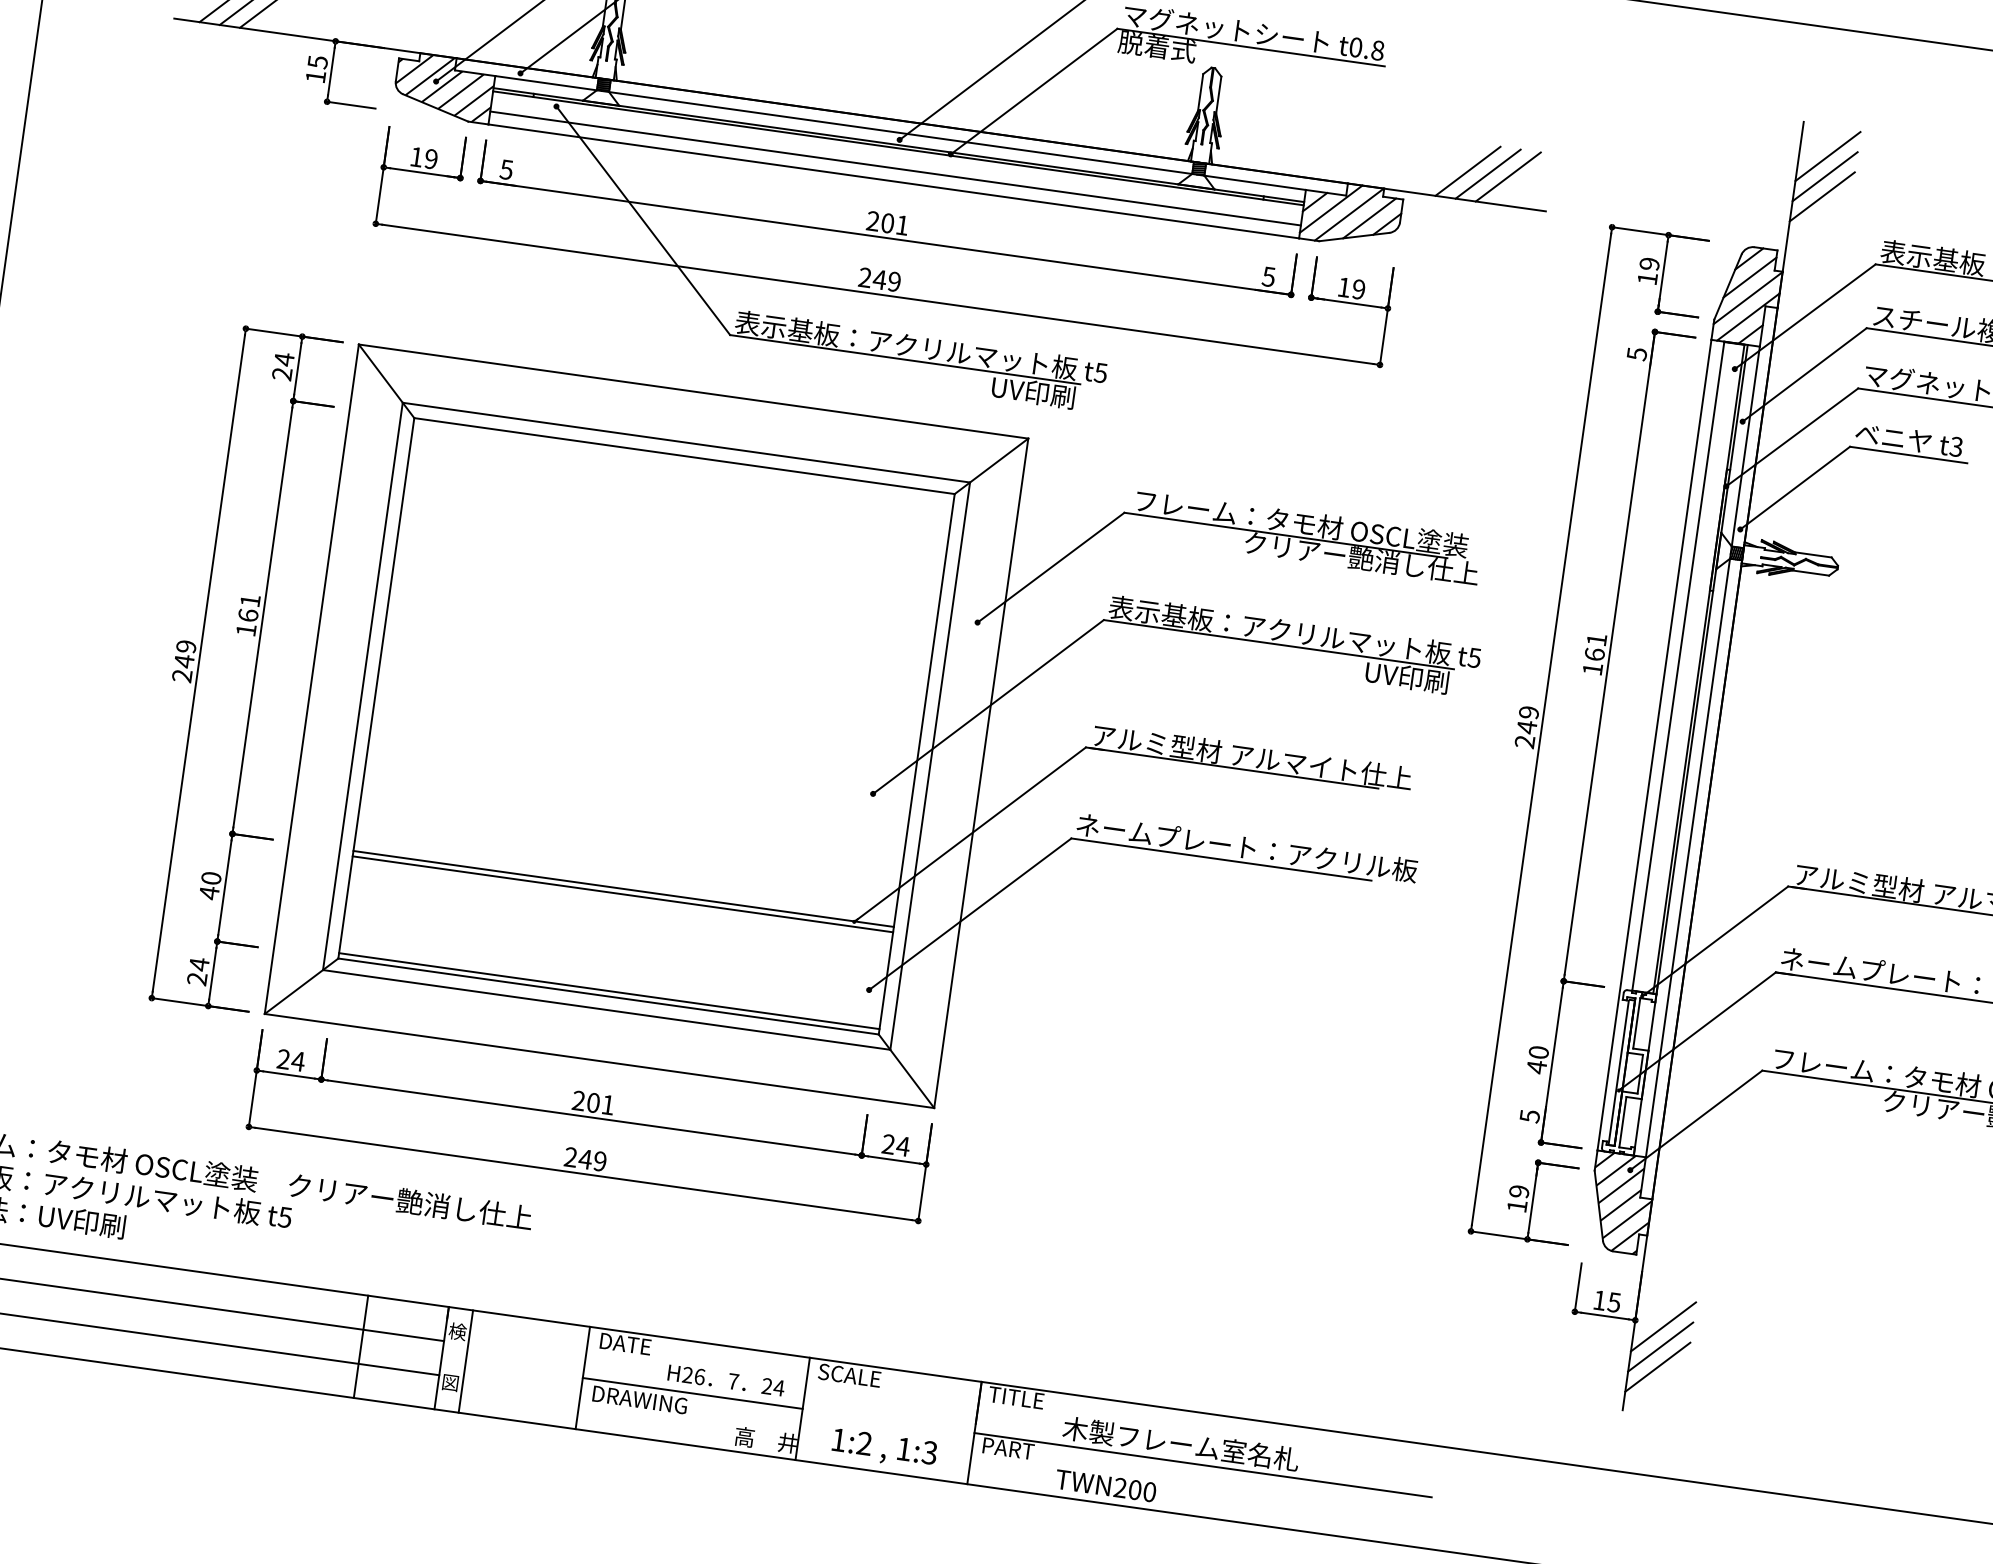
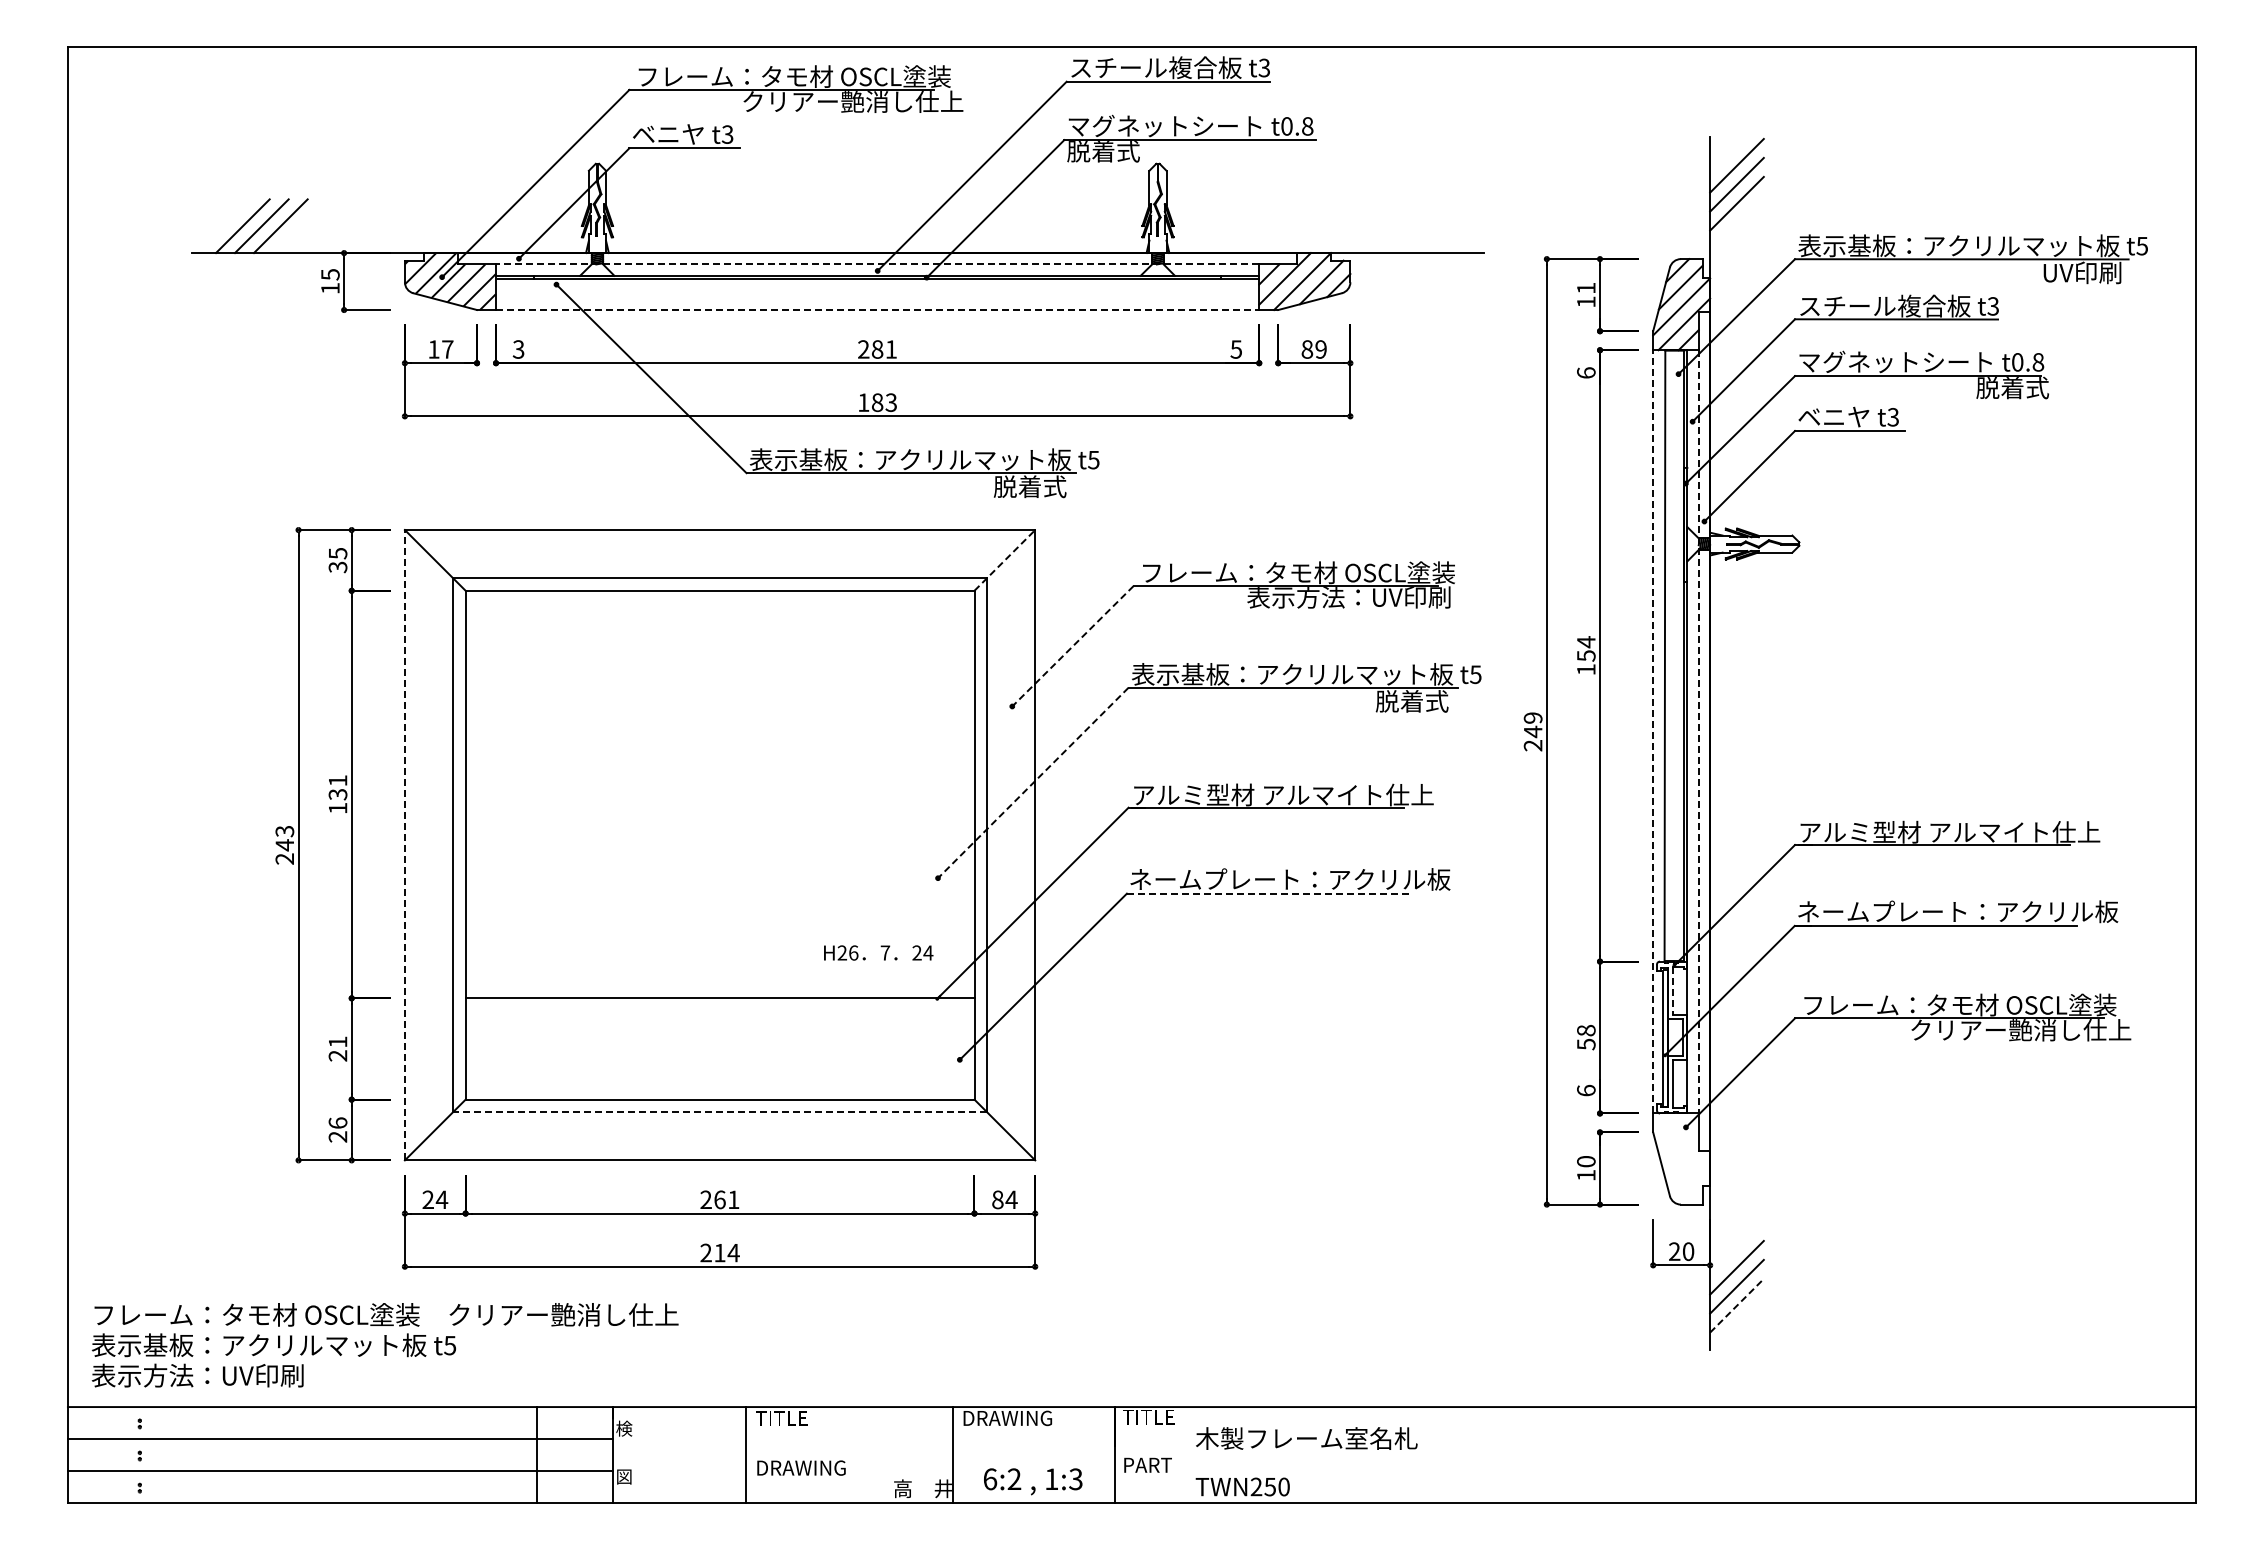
line: (900, 133) -> (877, 264), solid -> dashed
text: (431, 159) -> (447, 349), 19 -> 17
line: (895, 168) -> (877, 297), removed
text: (506, 169) -> (518, 349), 5 -> 3
line: (1467, 171) -> (1406, 226), removed
line: (1488, 174) -> (1425, 226), removed
line: (1508, 177) -> (1444, 226), removed
line: (893, 181) -> (877, 310), solid -> dashed
text: (887, 223) -> (877, 349), 201 -> 281
text: (1649, 263) -> (1586, 287), 19 -> 11
text: (879, 279) -> (877, 402), 249 -> 183
text: (1344, 287) -> (1307, 349), 19 -> 89
text: (1637, 353) -> (1586, 372), 5 -> 6
text: (283, 366) -> (338, 560), 24 -> 35
text: (1031, 391) -> (1032, 486), UV印刷 -> 脱着式
line: (991, 466) -> (1004, 560), solid -> dashed
text: (1360, 558) -> (1357, 597), クリアー艶消し仕上 -> 表示方法：UV印刷
line: (1050, 567) -> (1072, 646), solid -> dashed
text: (247, 615) -> (337, 794), 161 -> 131
text: (185, 646) -> (284, 831), 249 -> 243
text: (1596, 646) -> (1586, 648), 161 -> 154
text: (1405, 677) -> (1414, 701), UV印刷 -> 脱着式
line: (311, 678) -> (404, 844), solid -> dashed
line: (988, 707) -> (1033, 783), solid -> dashed
line: (1654, 744) -> (1653, 731), solid -> dashed
line: (1702, 751) -> (1698, 731), solid -> dashed
line: (1221, 859) -> (1268, 893), solid -> dashed
text: (209, 886) -> (337, 1049), 40 -> 21
line: (622, 894) -> (719, 1003), removed
text: (198, 964) -> (337, 1123), 24 -> 26
line: (608, 990) -> (719, 1094), removed
line: (606, 1010) -> (719, 1112), solid -> dashed
line: (1636, 1023) -> (1672, 991), solid -> dashed
text: (1538, 1059) -> (1586, 1037), 40 -> 58
text: (593, 1102) -> (719, 1199), 201 -> 261
text: (1530, 1116) -> (1586, 1090), 5 -> 6
text: (888, 1143) -> (997, 1199), 24 -> 84
text: (592, 1159) -> (726, 1252), 249 -> 214
text: (1519, 1191) -> (1586, 1161), 19 -> 10
hatch: (1620, 1202) -> (1681, 1158), removed
text: (1606, 1301) -> (1681, 1251), 15 -> 20
text: (626, 1344) -> (781, 1418), DATE -> TITLE
line: (465, 1361) -> (635, 1455), removed
line: (1657, 1366) -> (1736, 1305), solid -> dashed
text: (866, 1378) -> (1007, 1418), SCALE -> DRAWING
text: (726, 1380) -> (878, 952), moved
line: (691, 1393) -> (848, 1455), removed
text: (839, 1440) -> (990, 1479), 1:2 -> 6:2
line: (1202, 1465) -> (1329, 1455), removed
text: (1134, 1489) -> (1269, 1486), TWN200 -> TWN250

